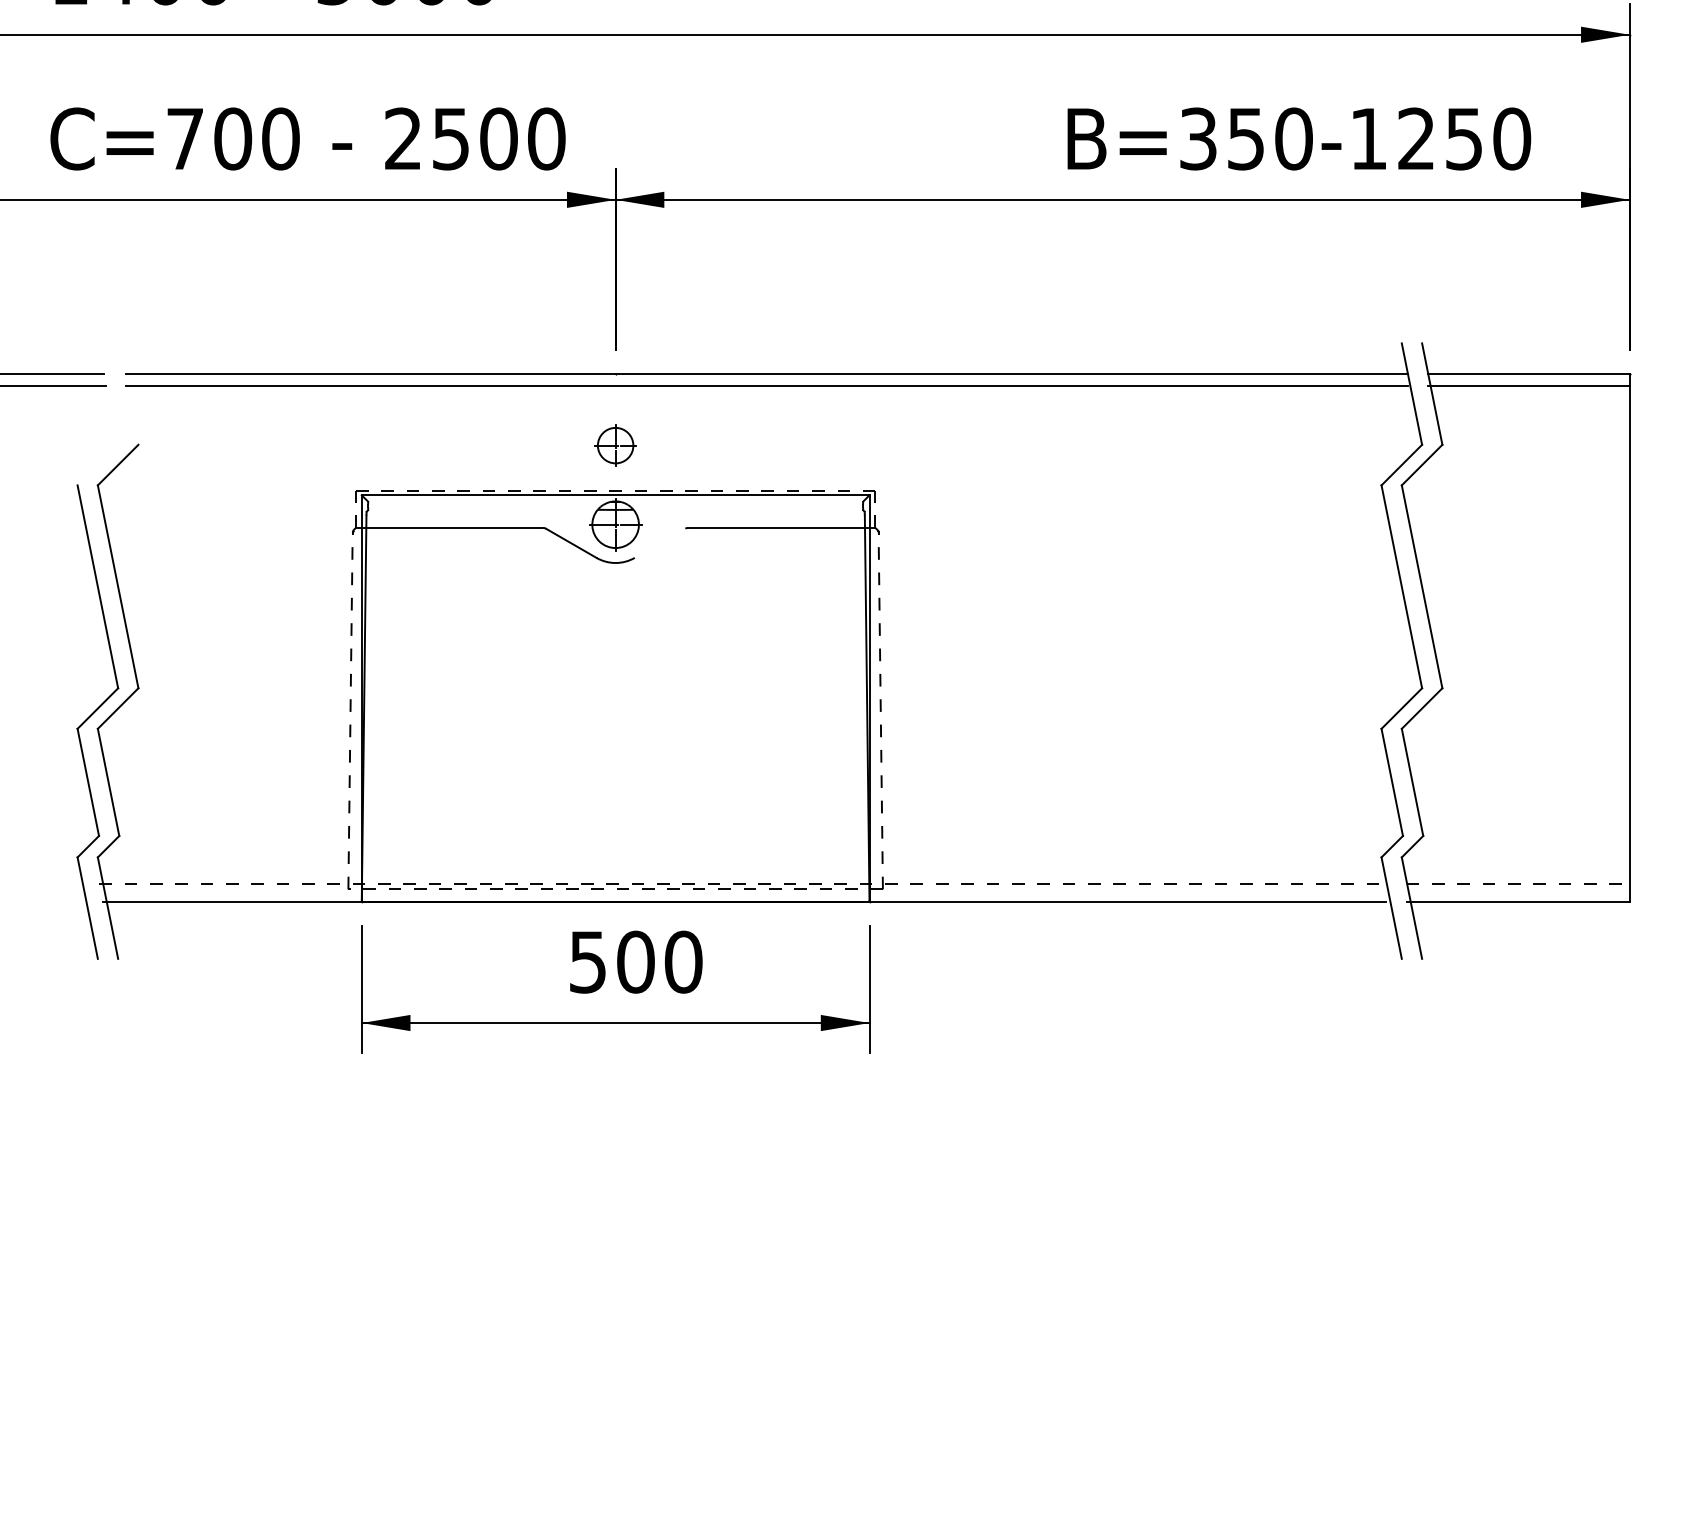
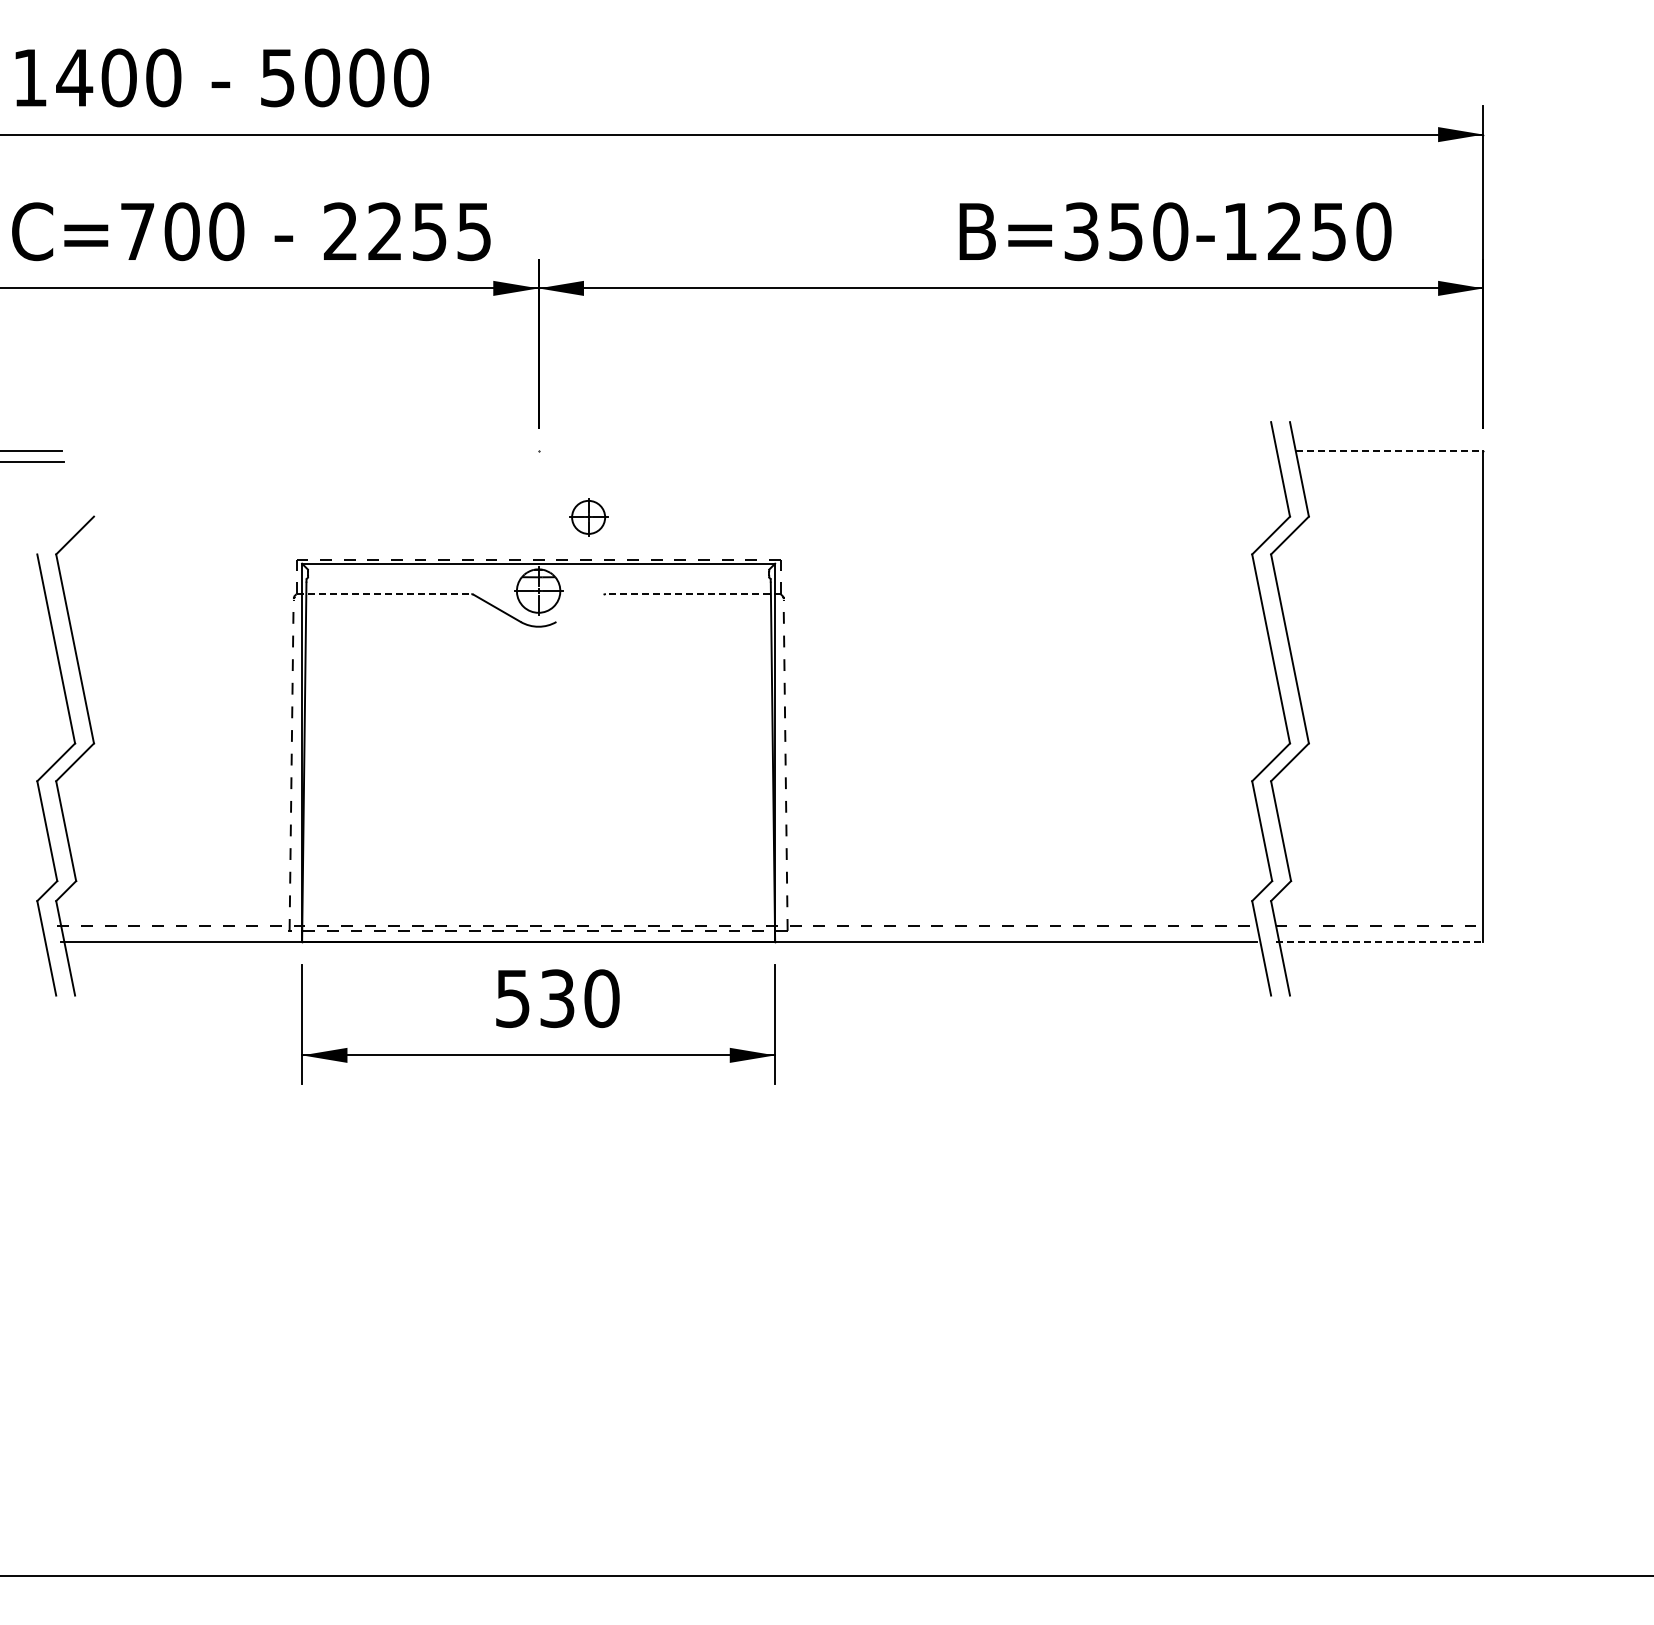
text: (499, 138) -> (430, 231), 2500 -> 2255
line: (765, 373) -> (678, 450), removed
line: (1528, 373) -> (1389, 450), solid -> dashed
line: (765, 386) -> (678, 462), removed
line: (1528, 386) -> (1389, 462), removed
part: (615, 445) -> (588, 517), moved
line: (450, 528) -> (384, 594), solid -> dashed
line: (780, 528) -> (692, 594), solid -> dashed
line: (1518, 901) -> (1379, 942), solid -> dashed
text: (635, 961) -> (557, 998), 500 -> 530

